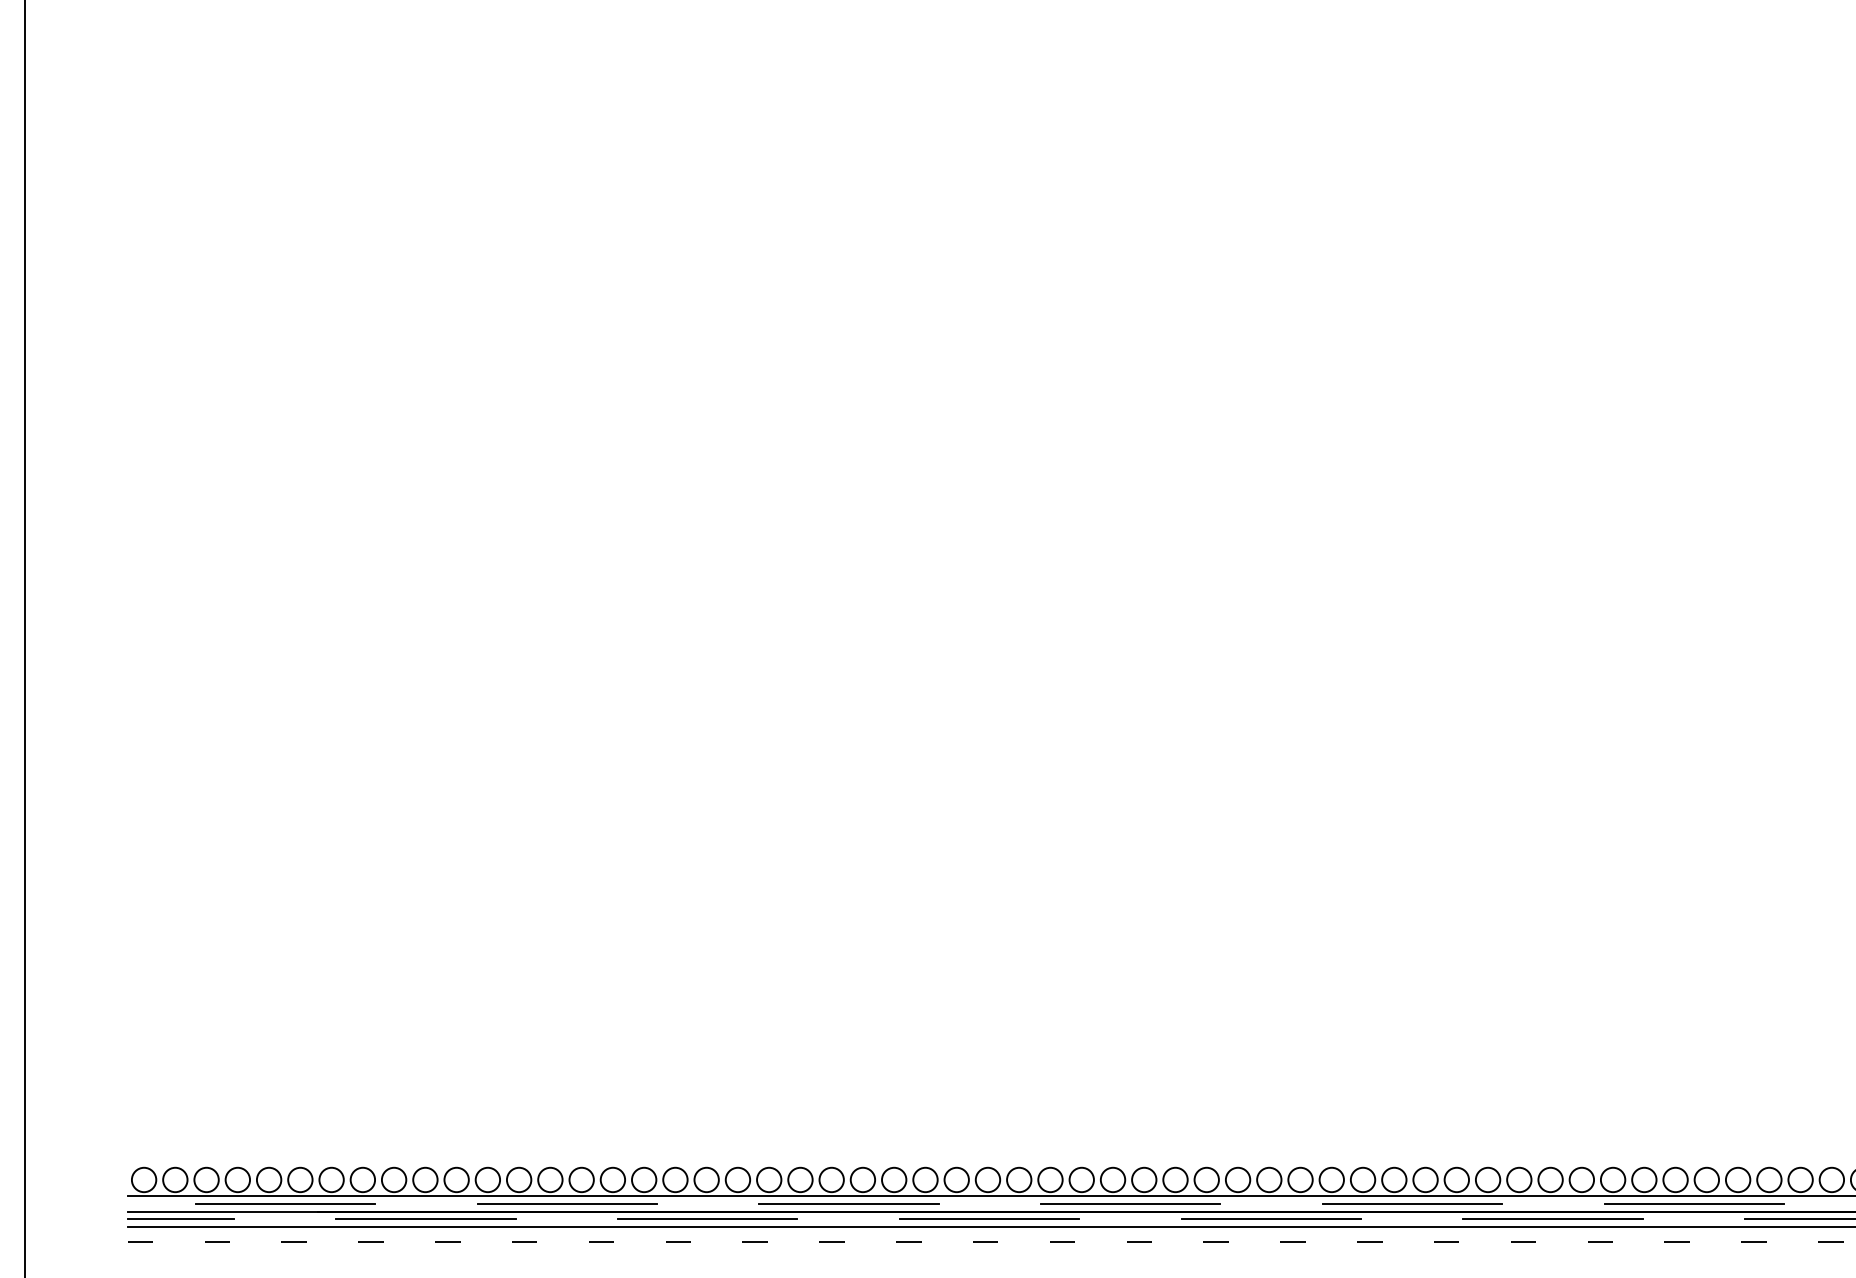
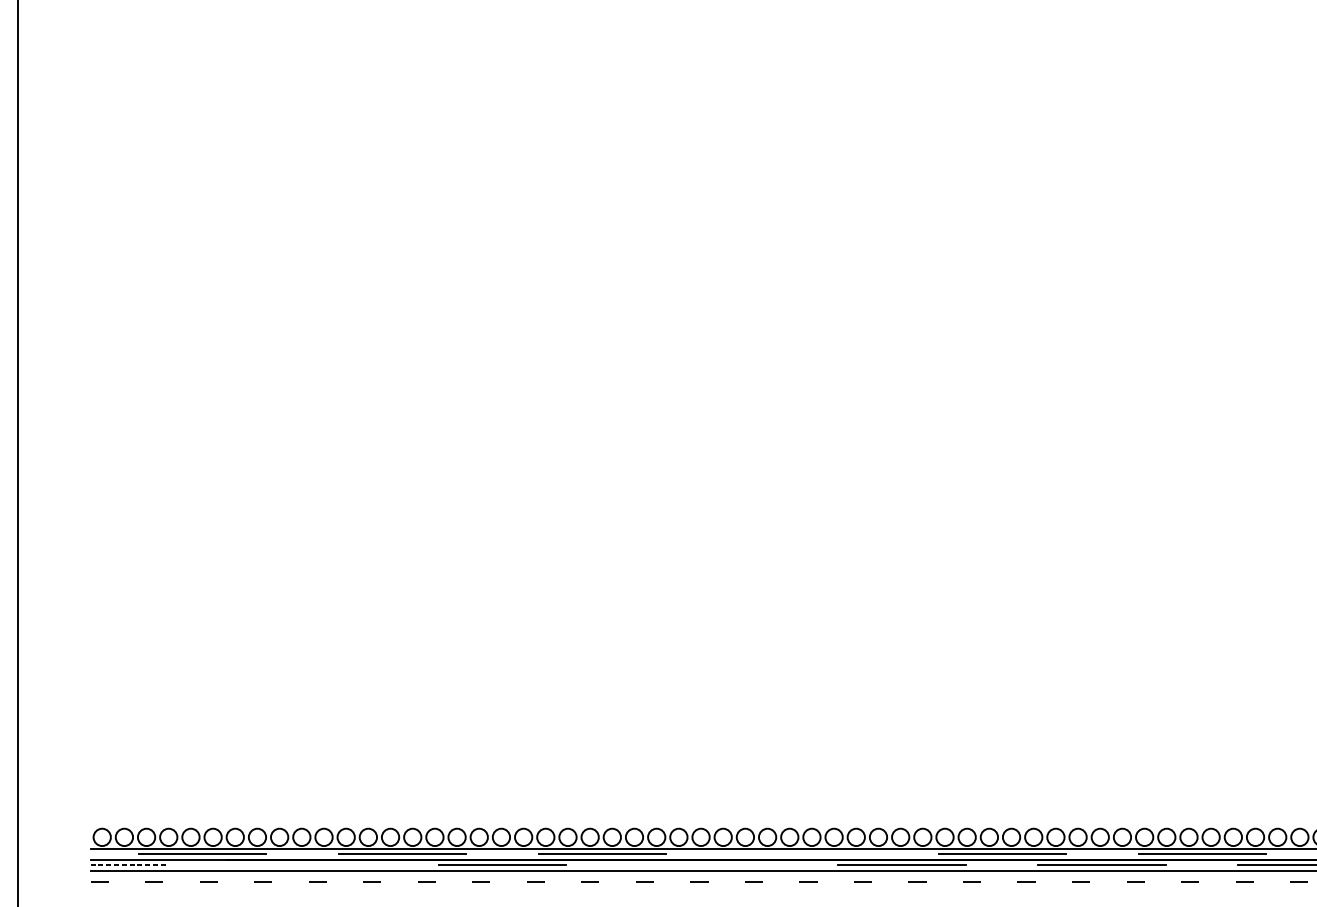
line: (1130, 1203) -> (802, 854), removed
line: (181, 1219) -> (128, 865), solid -> dashed
line: (425, 1219) -> (301, 865), removed
line: (989, 1219) -> (702, 865), removed

